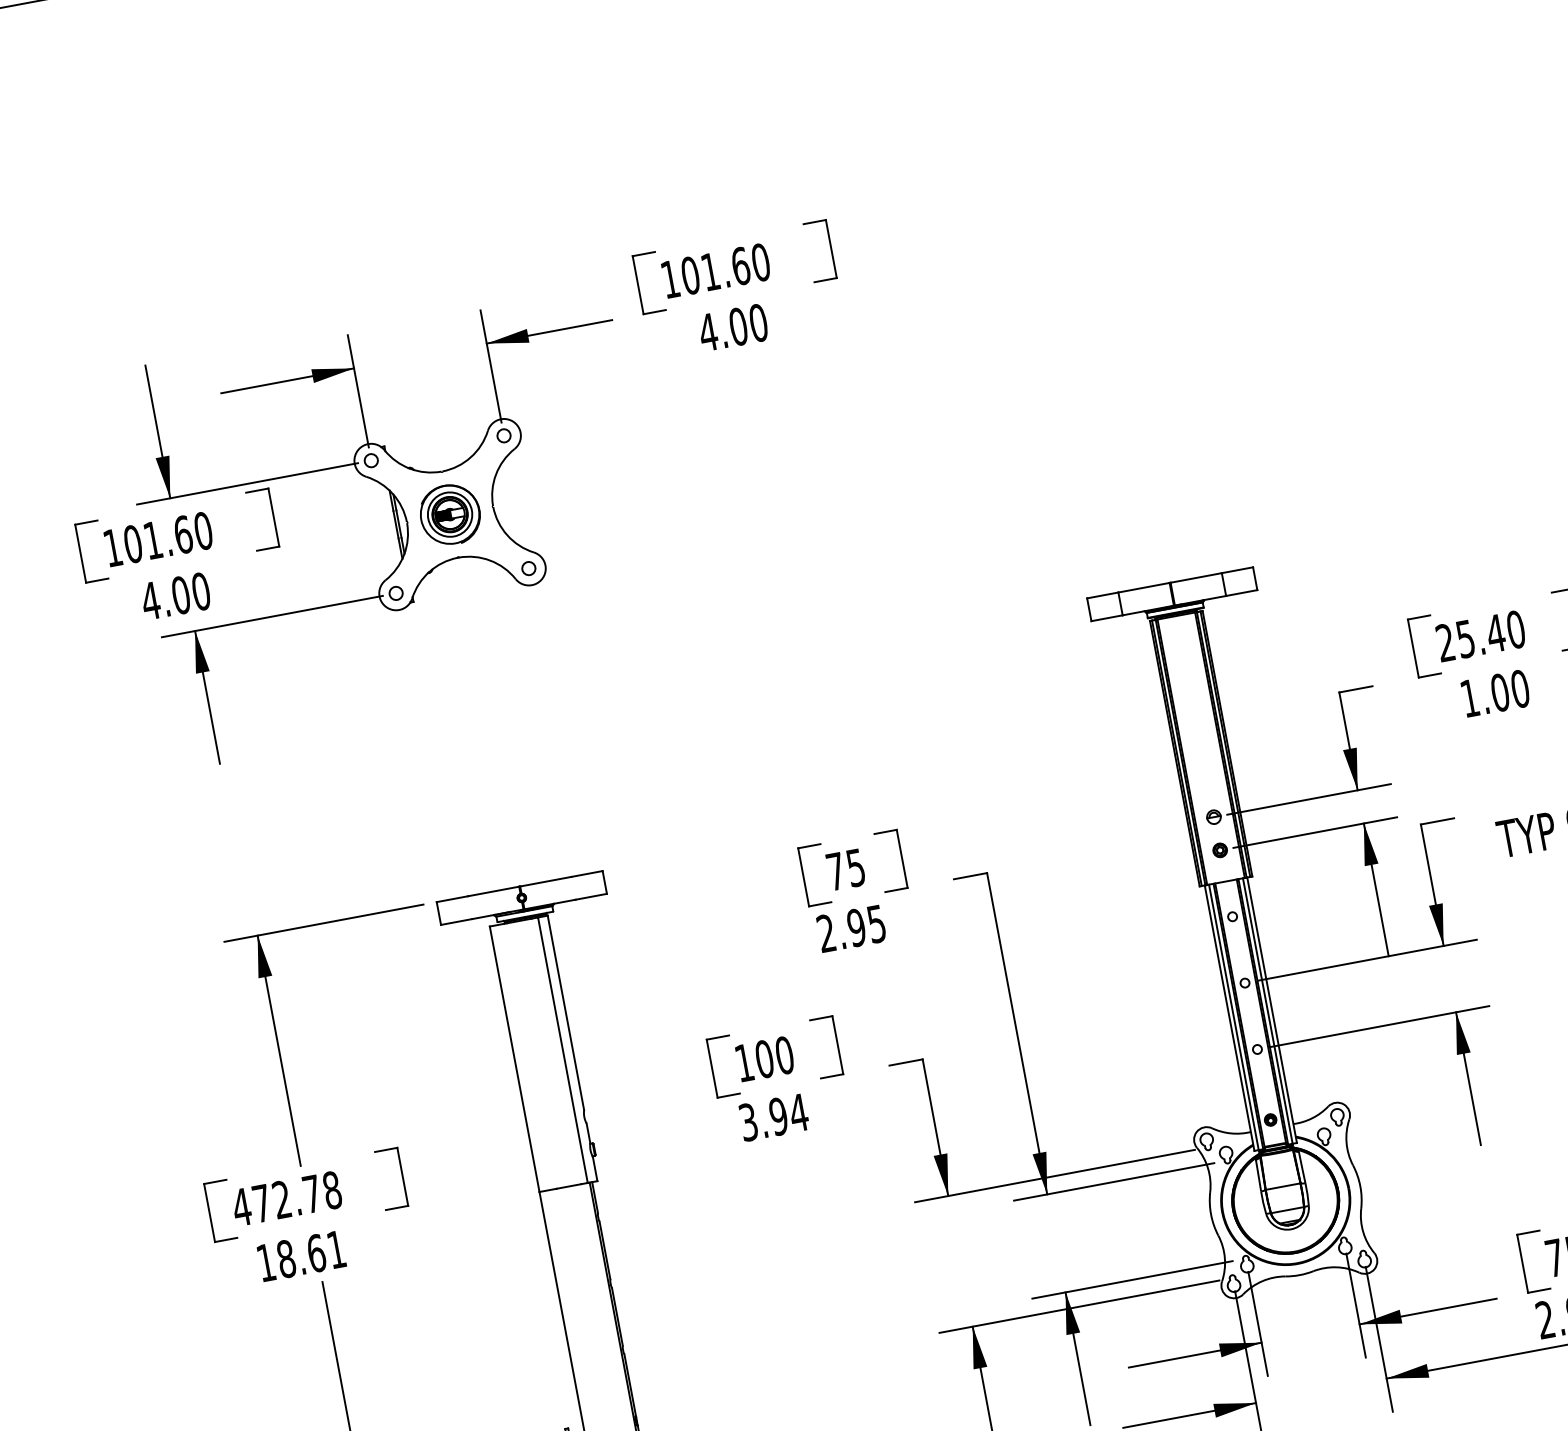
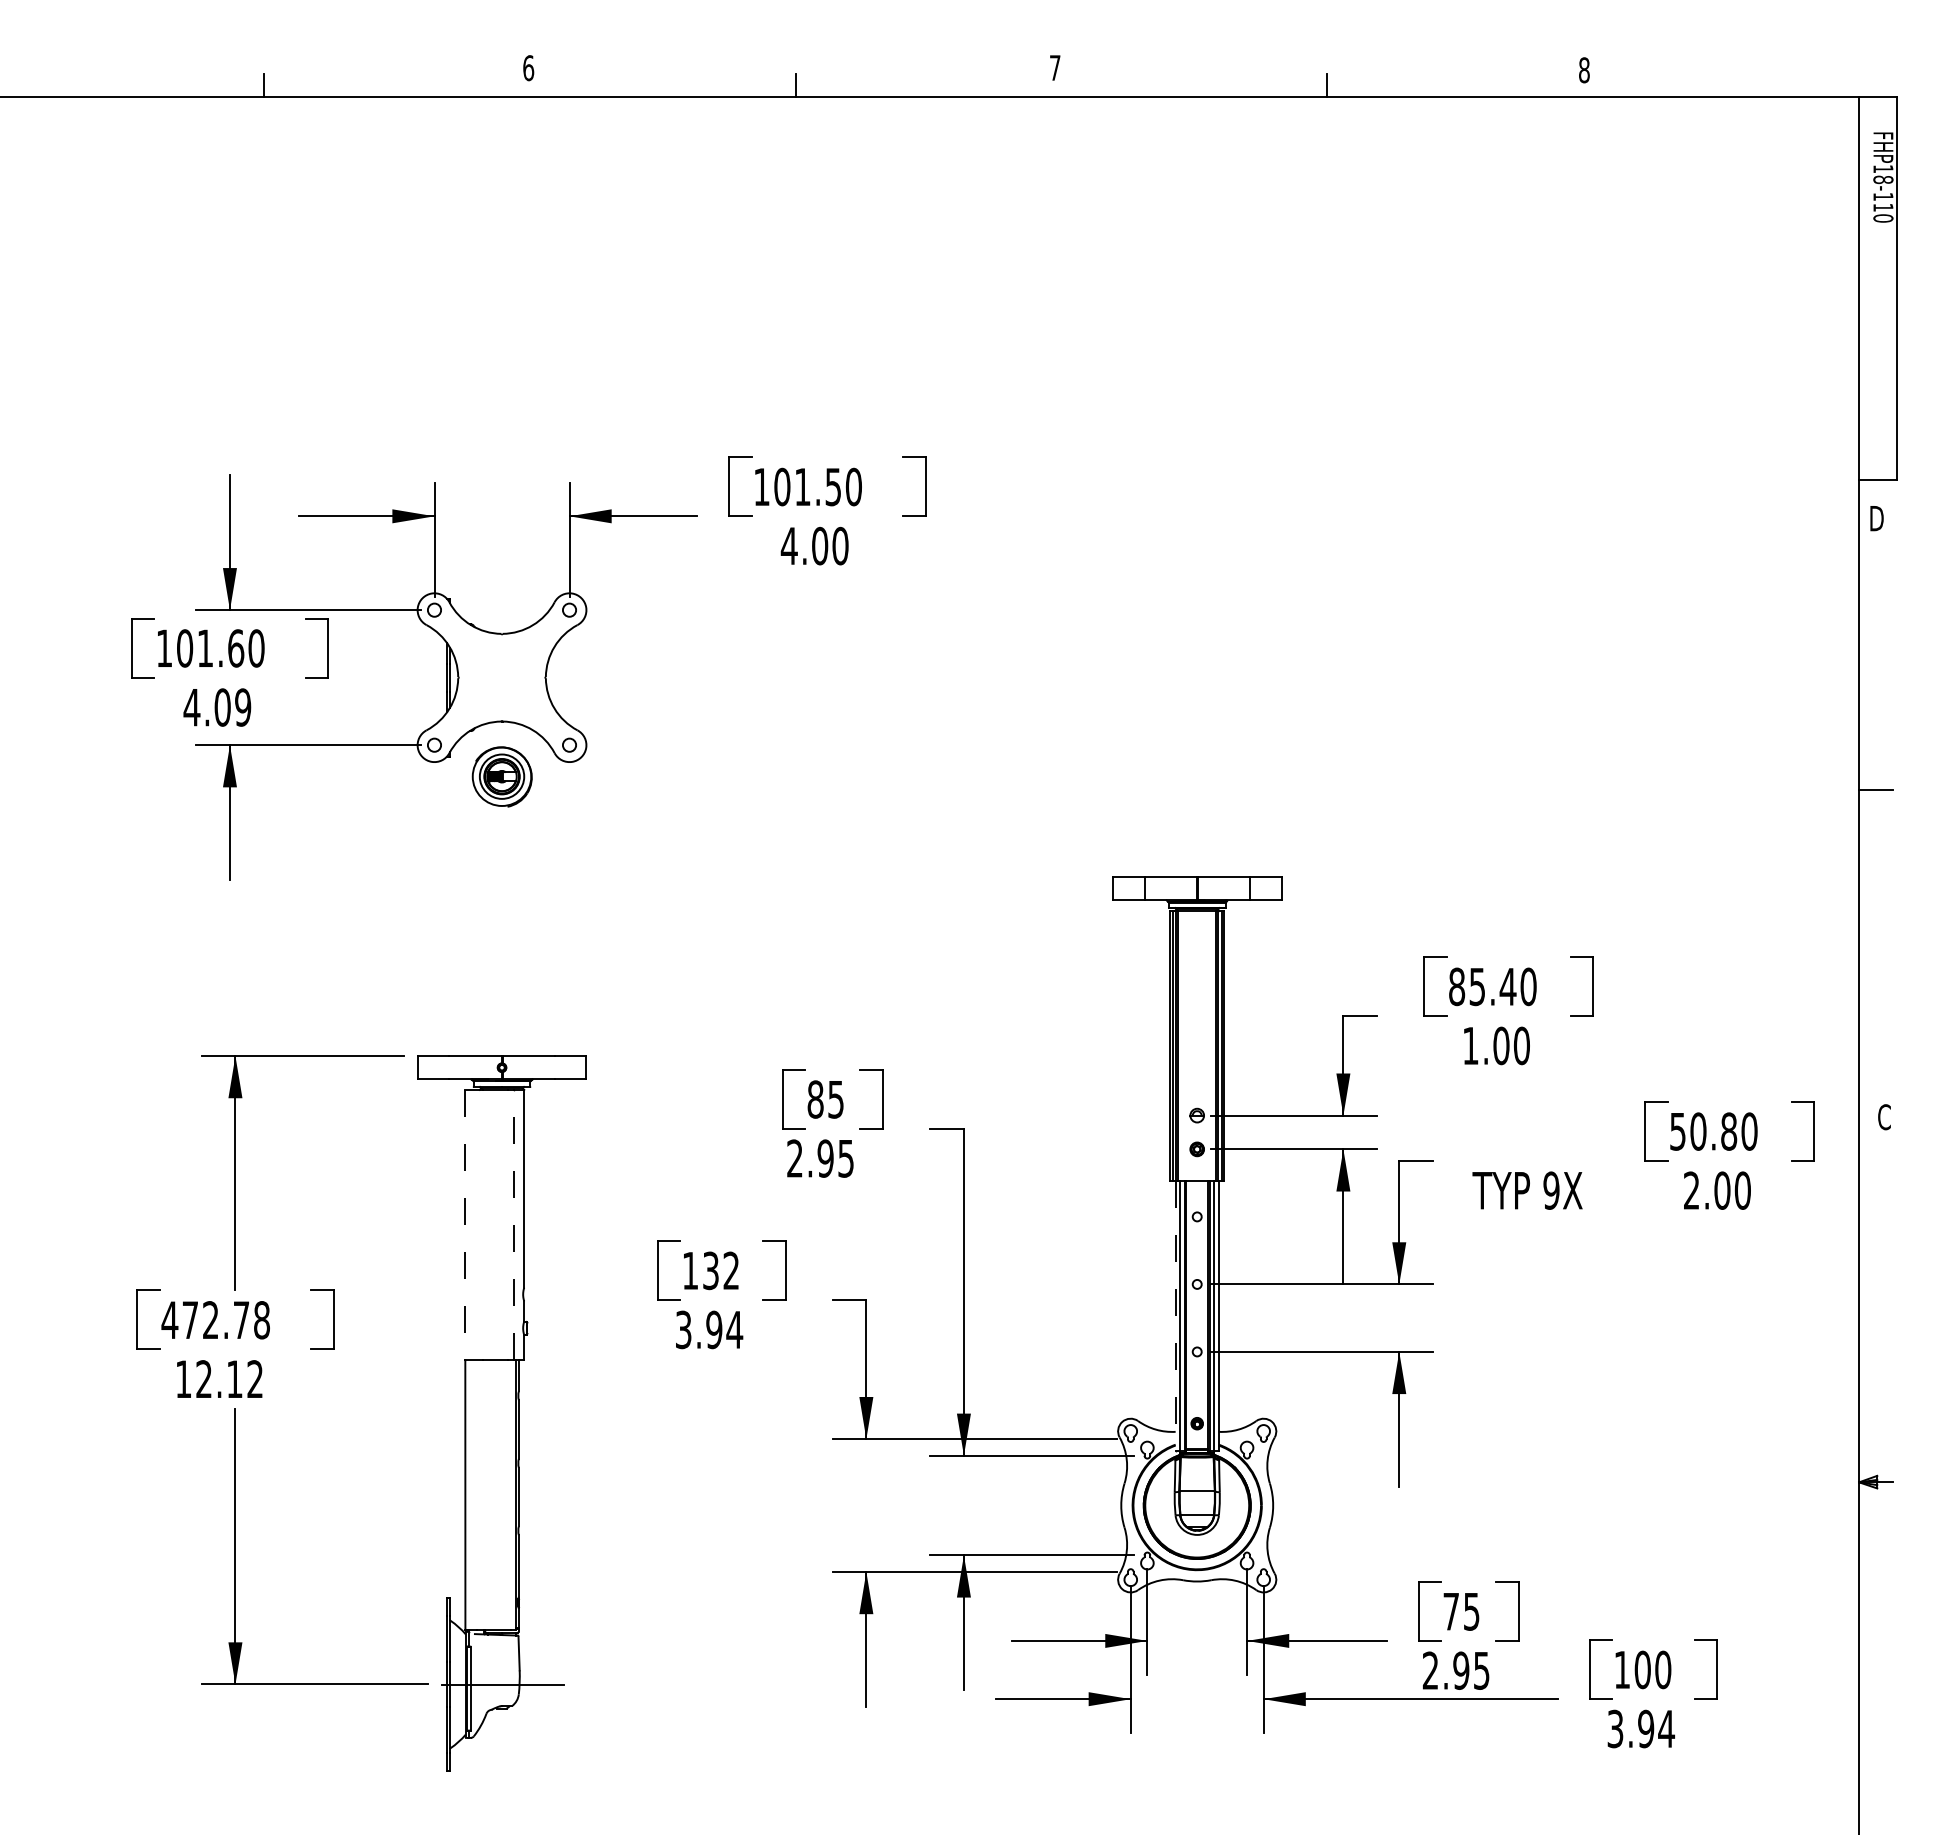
text: (740, 265) -> (833, 486), 101.60 -> 101.50
part: (449, 514) -> (501, 776), moved
text: (201, 591) -> (243, 707), 4.00 -> 4.09
text: (1446, 642) -> (1457, 986), 25.40 -> 85.40
text: (835, 871) -> (815, 1099), 75 -> 85
line: (1229, 1018) -> (1175, 1316), solid -> dashed
line: (562, 1049) -> (514, 1224), solid -> dashed
text: (774, 1056) -> (721, 1270), 100 -> 132
line: (514, 1059) -> (465, 1225), solid -> dashed
text: (311, 1254) -> (229, 1379), 18.61 -> 12.12

